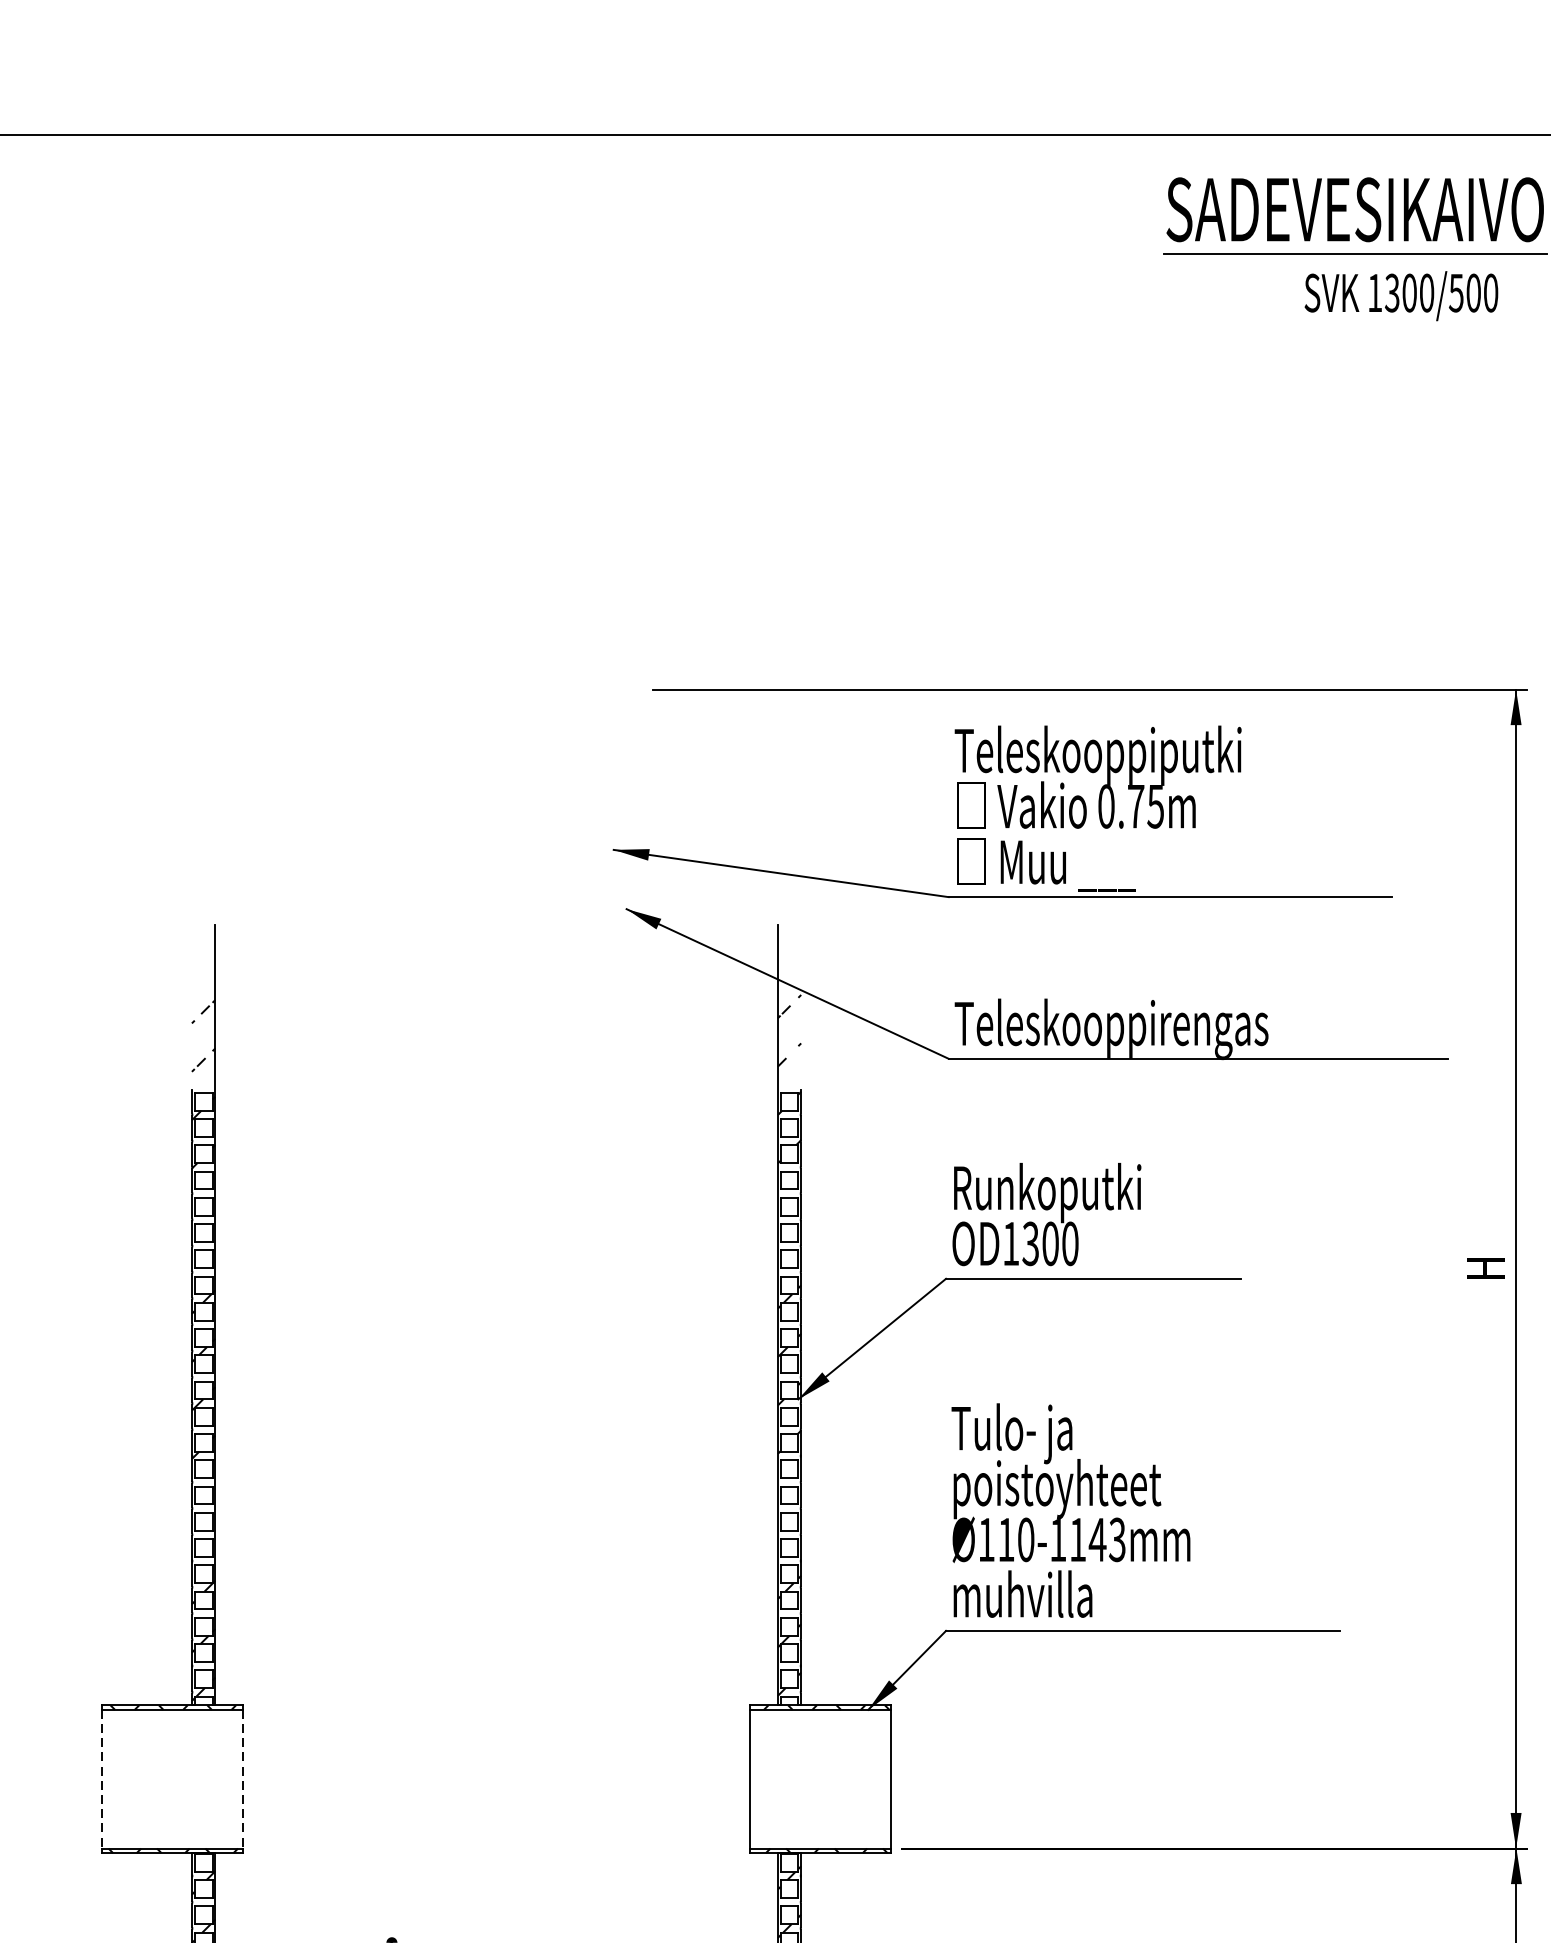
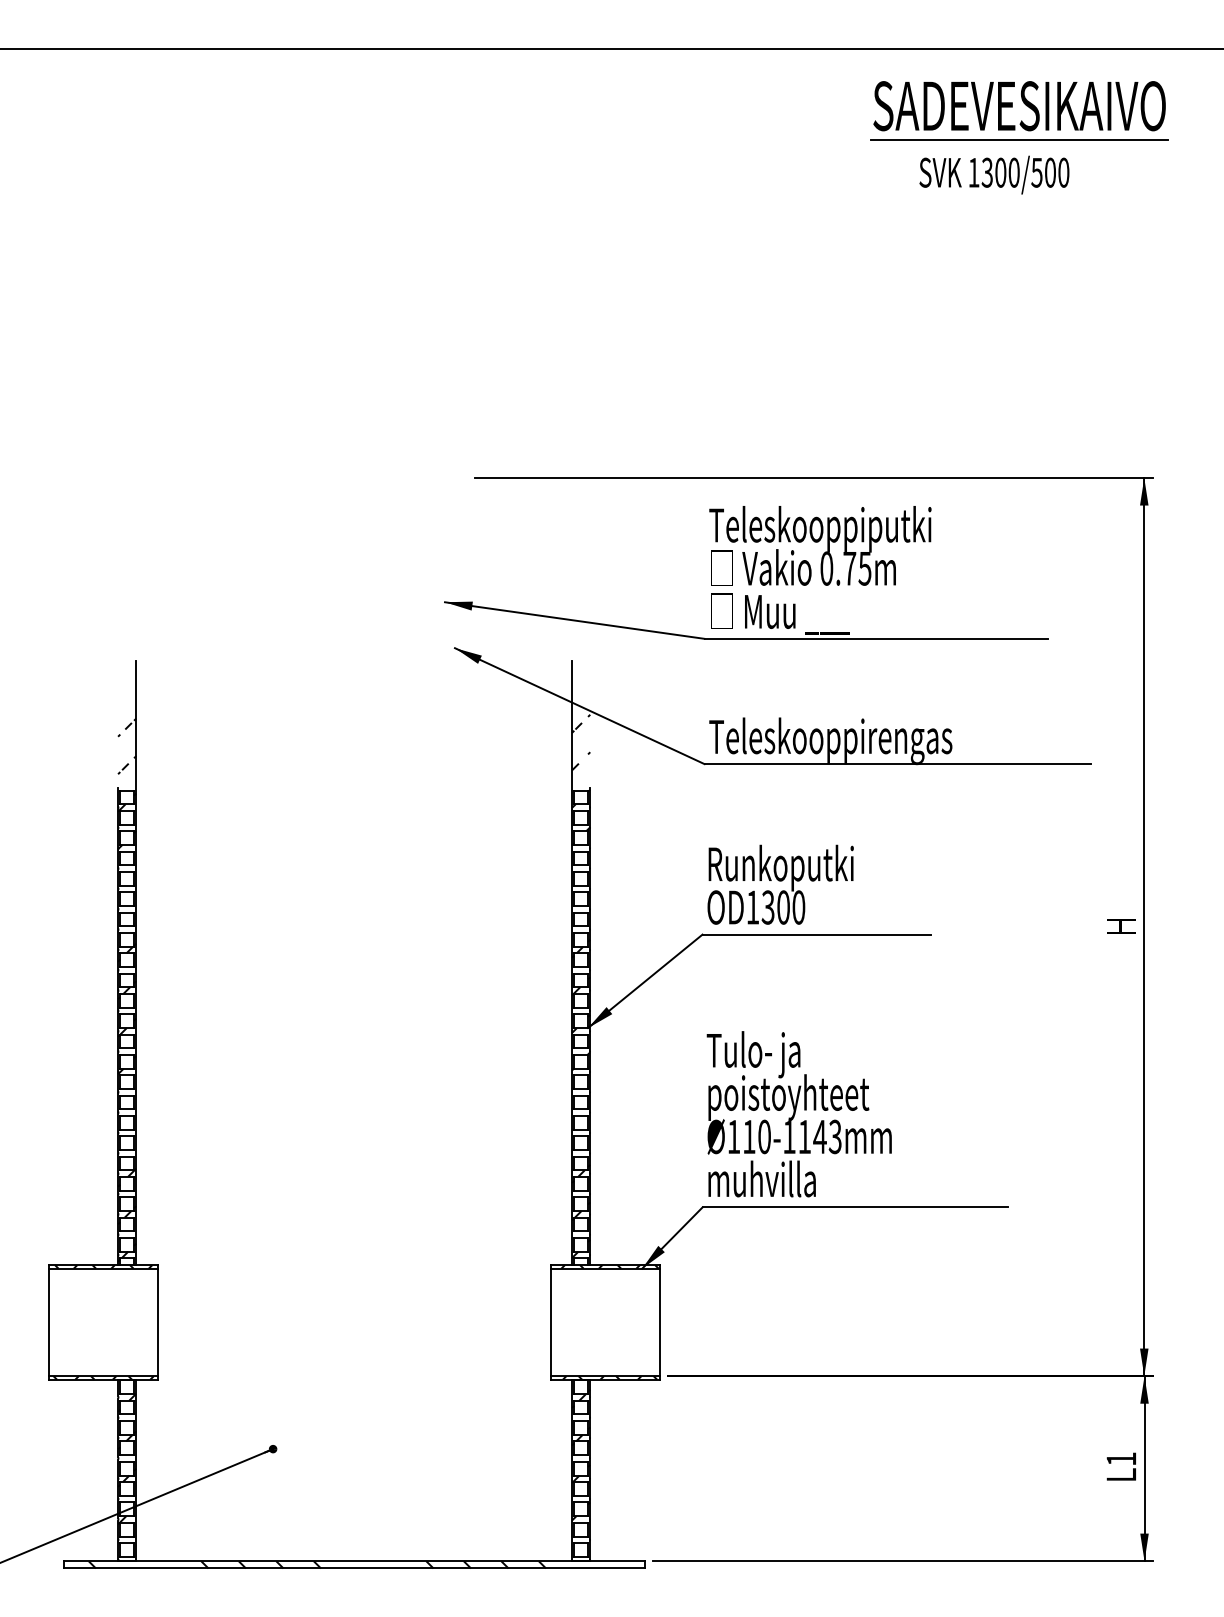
text: (1401, 295) -> (994, 174), moved
line: (102, 1779) -> (48, 1322), dashed -> solid
line: (242, 1779) -> (157, 1322), dashed -> solid

